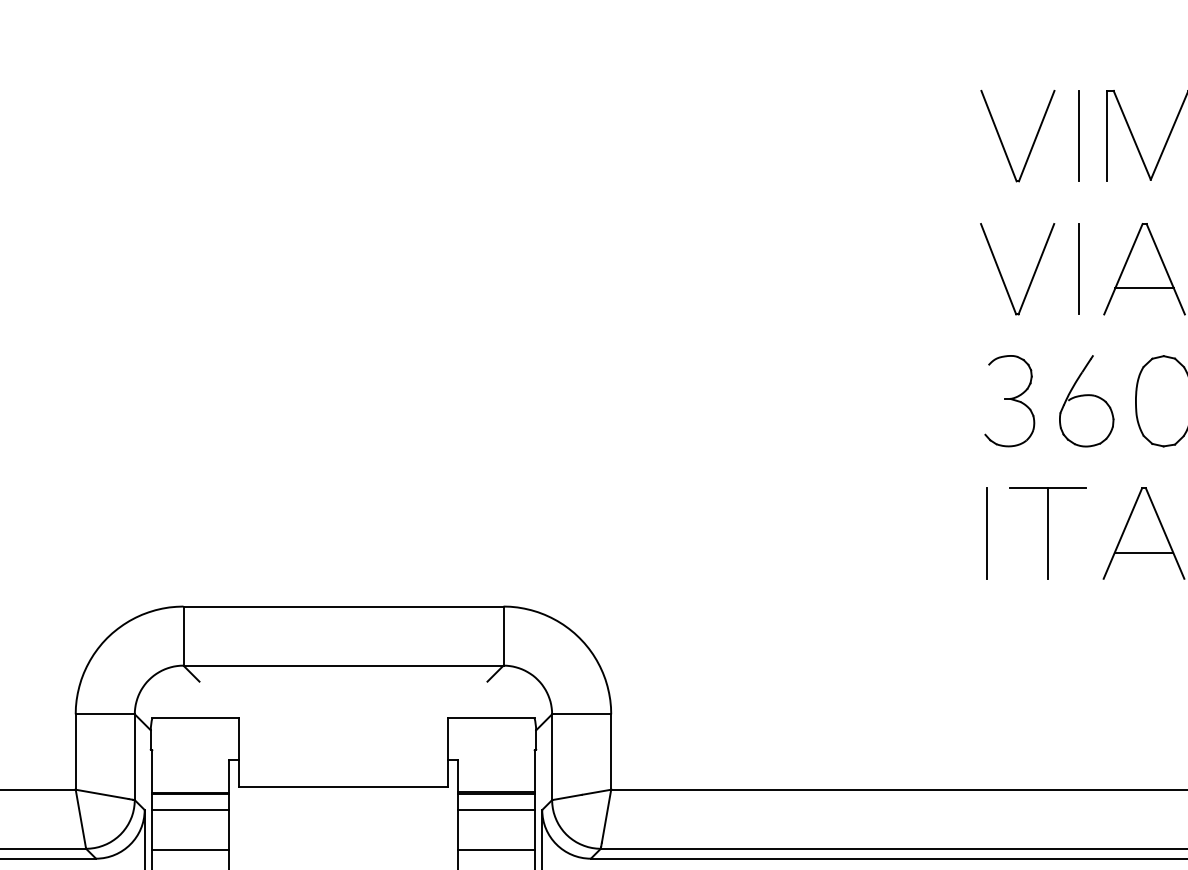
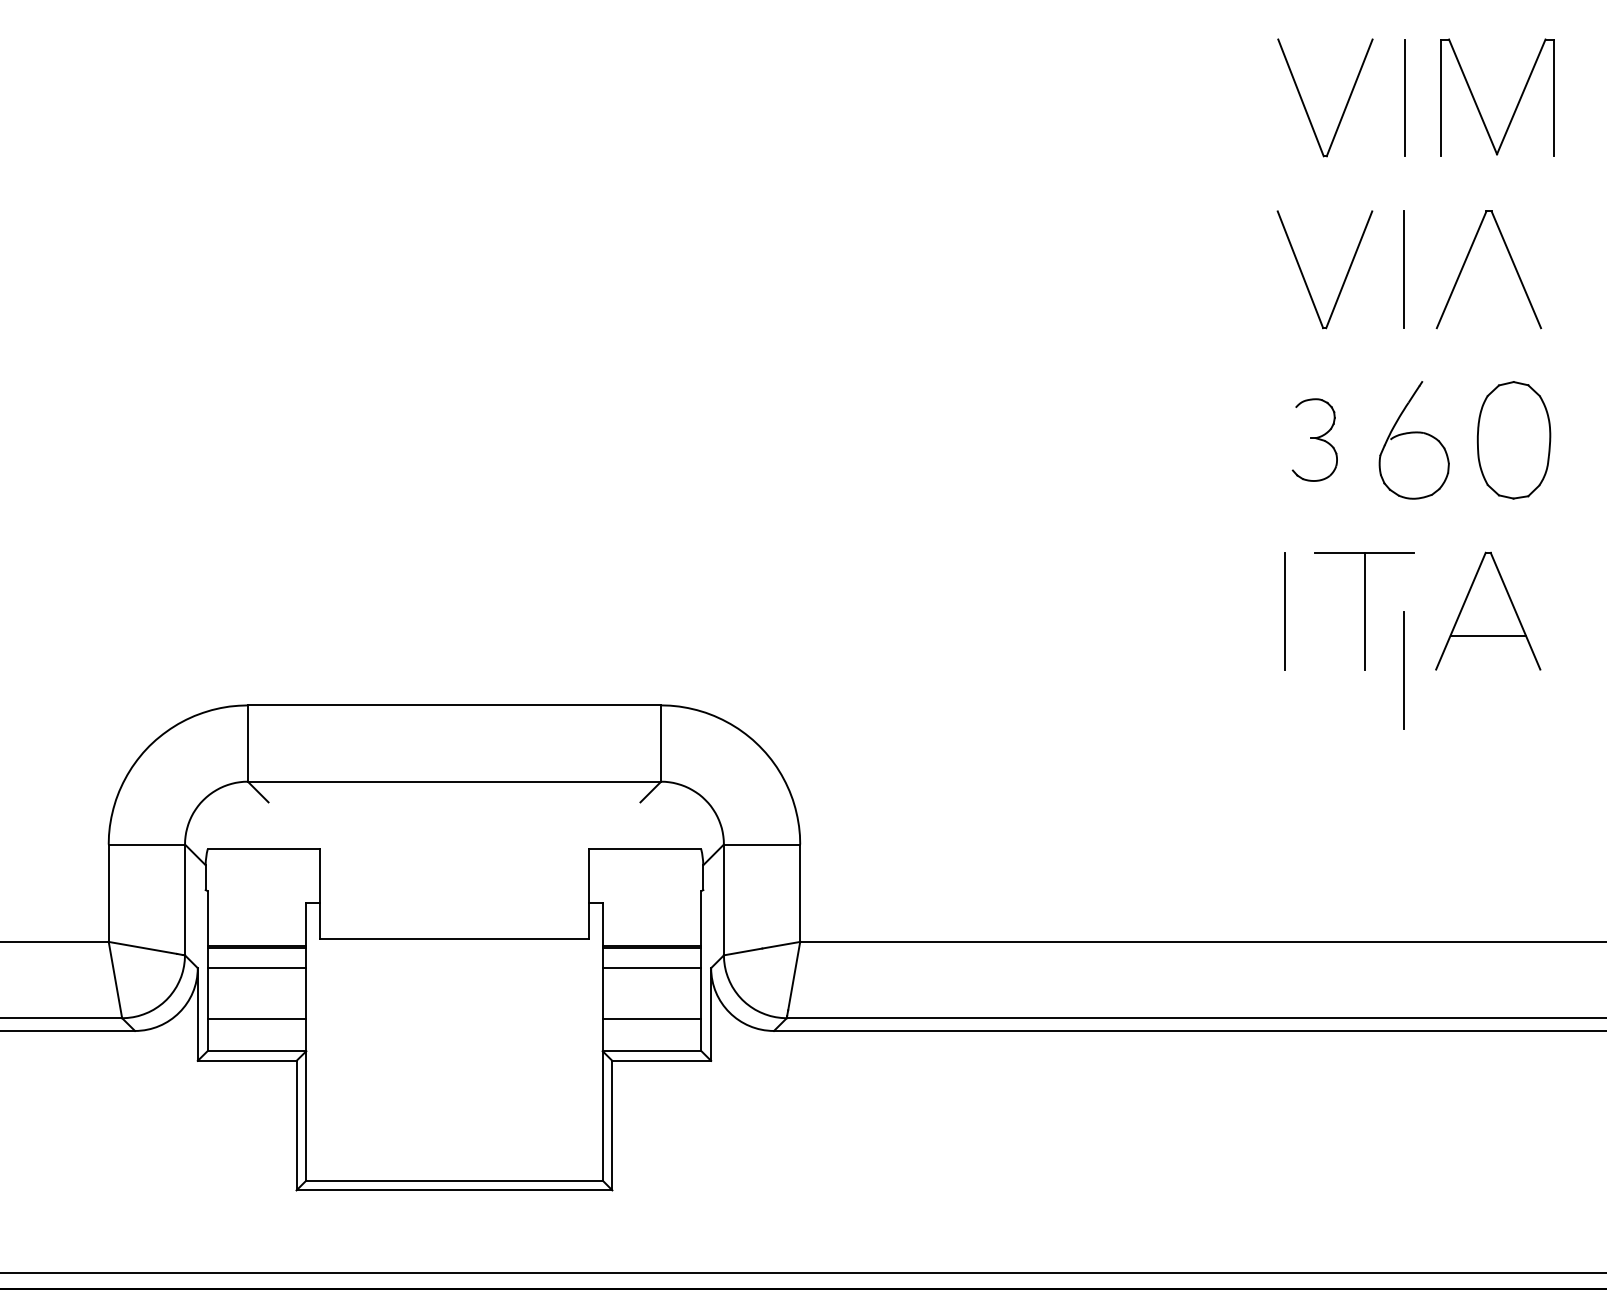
line: (1144, 288) -> (1488, 294), removed
part: (1009, 400) -> (1314, 439), size x0.7
line: (1078, 579) -> (1403, 670), added

